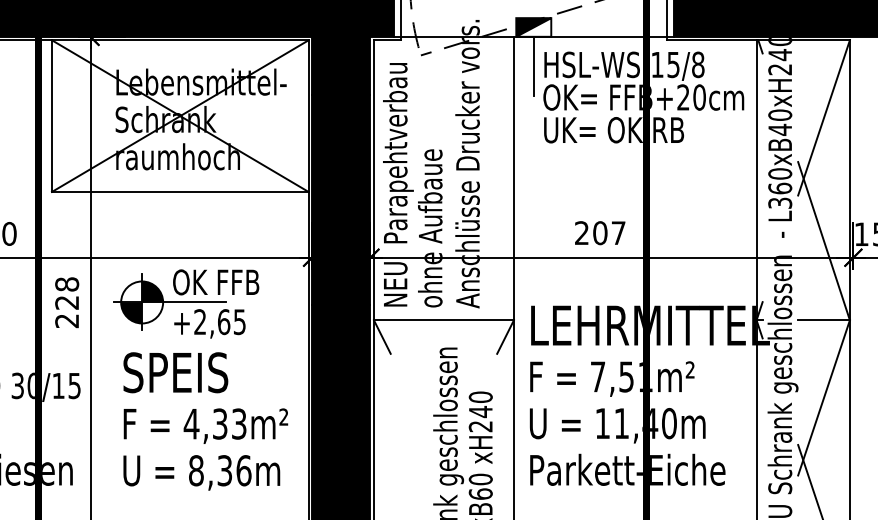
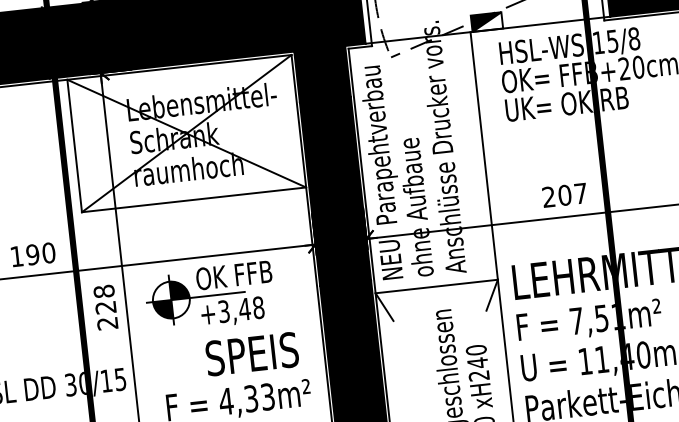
line: (533, 65) -> (490, 55), removed
text: (220, 322) -> (241, 310), +2,65 -> +3,48
text: (175, 372) -> (251, 353), moved

